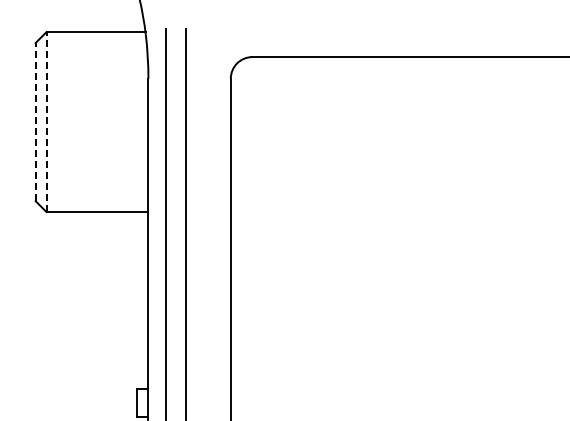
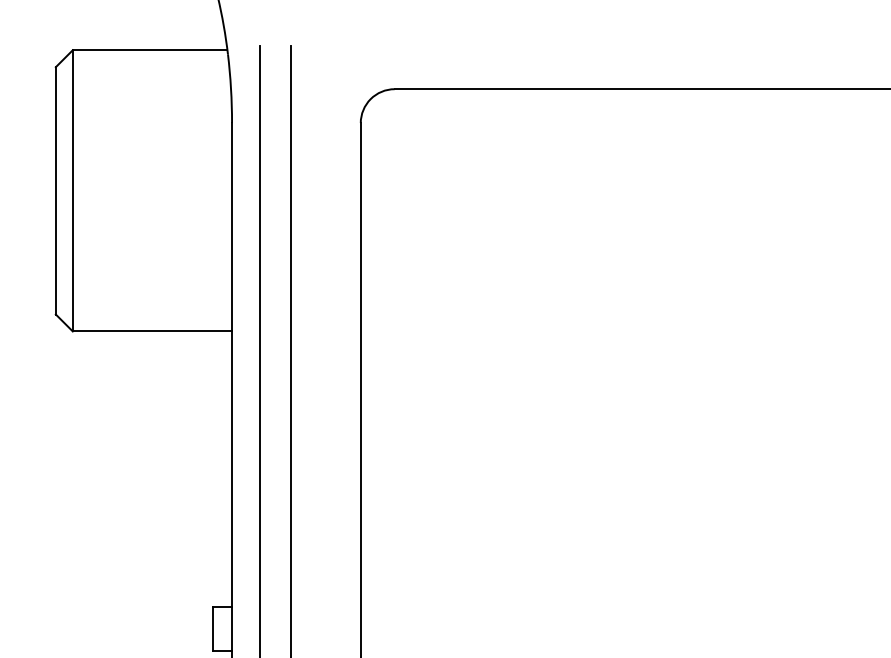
line: (35, 121) -> (55, 189), dashed -> solid
line: (46, 122) -> (72, 191), dashed -> solid

